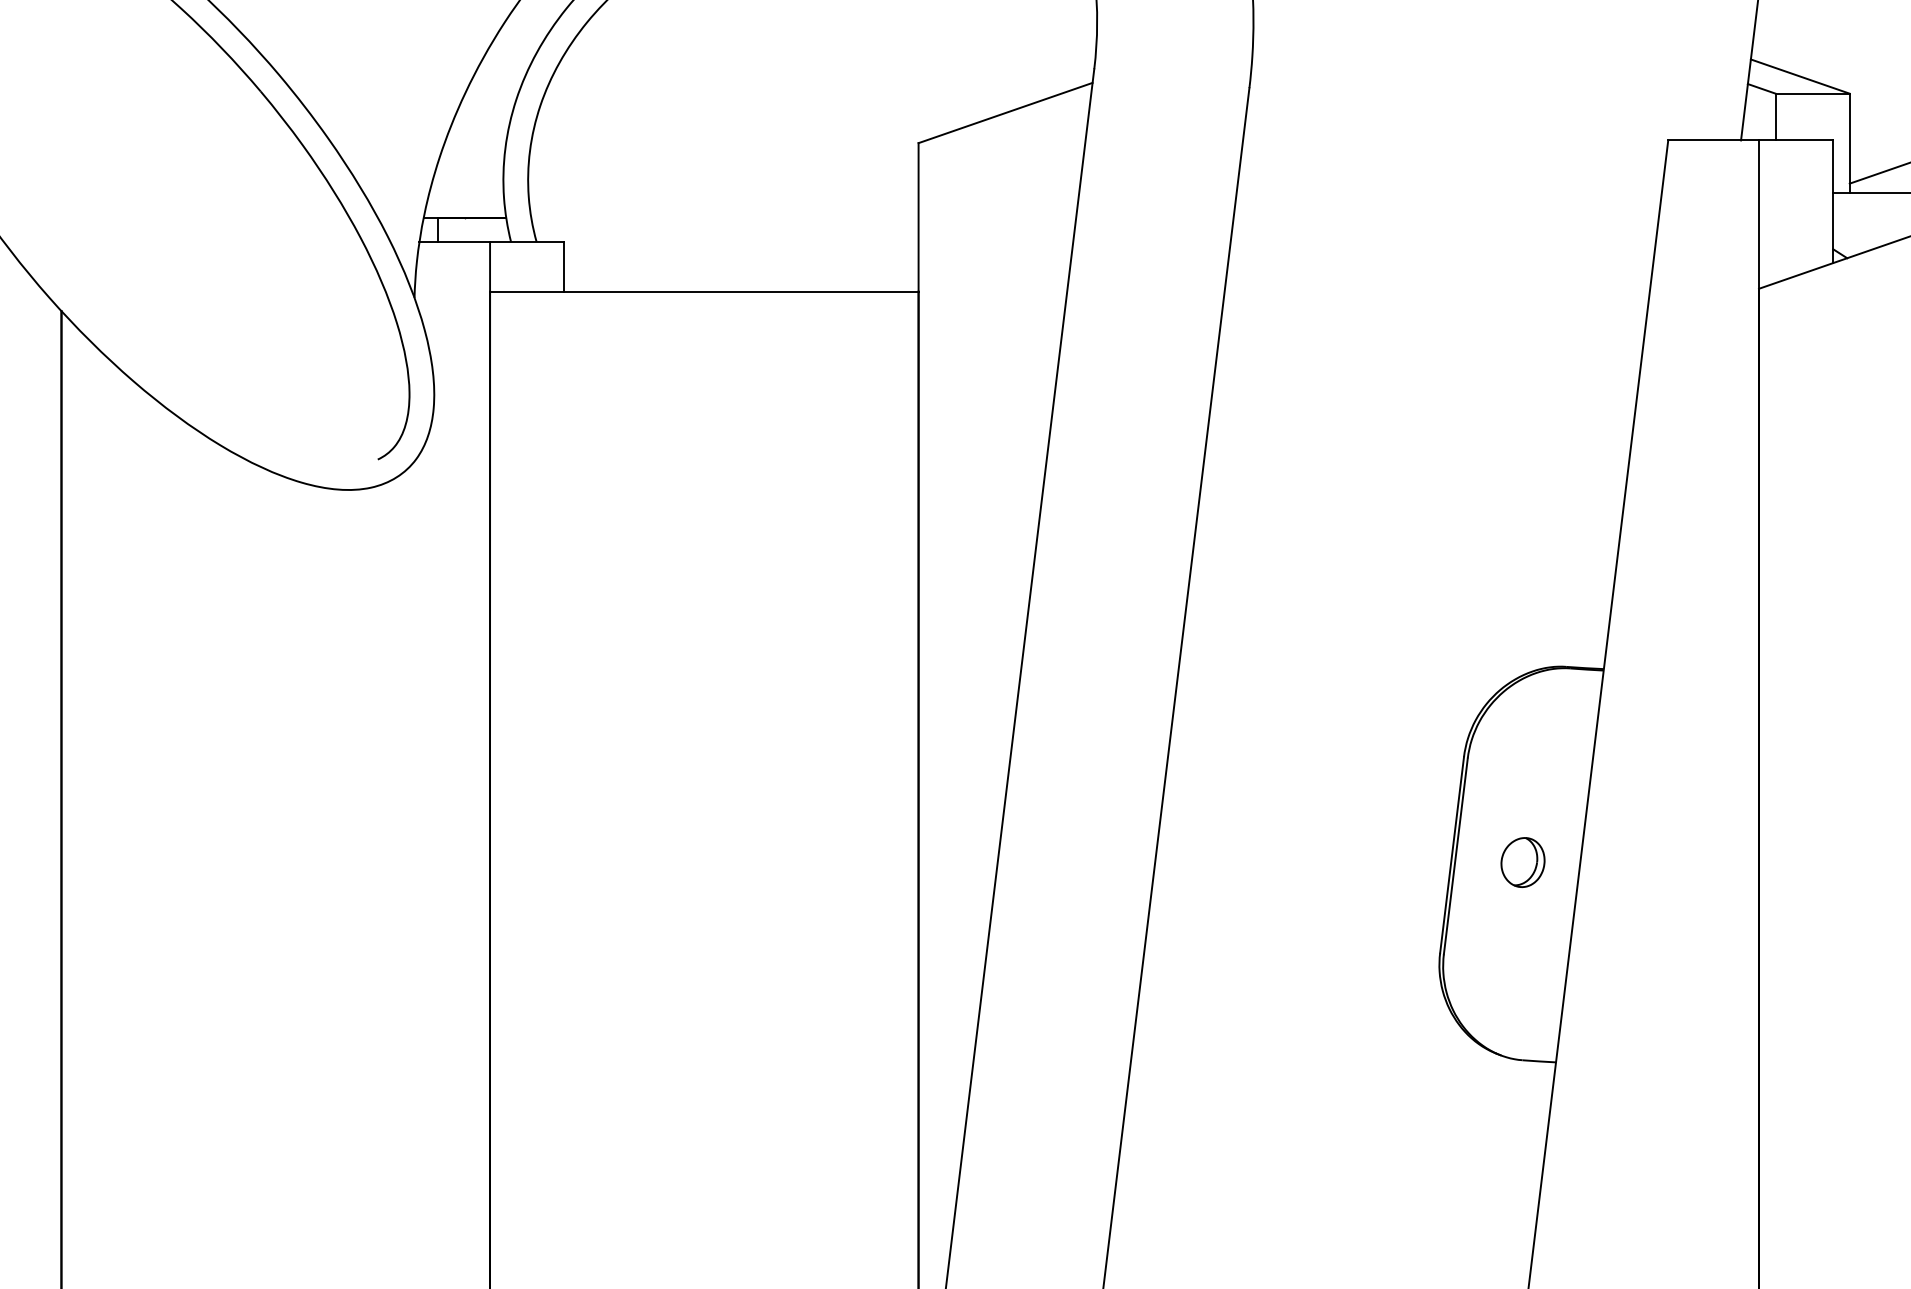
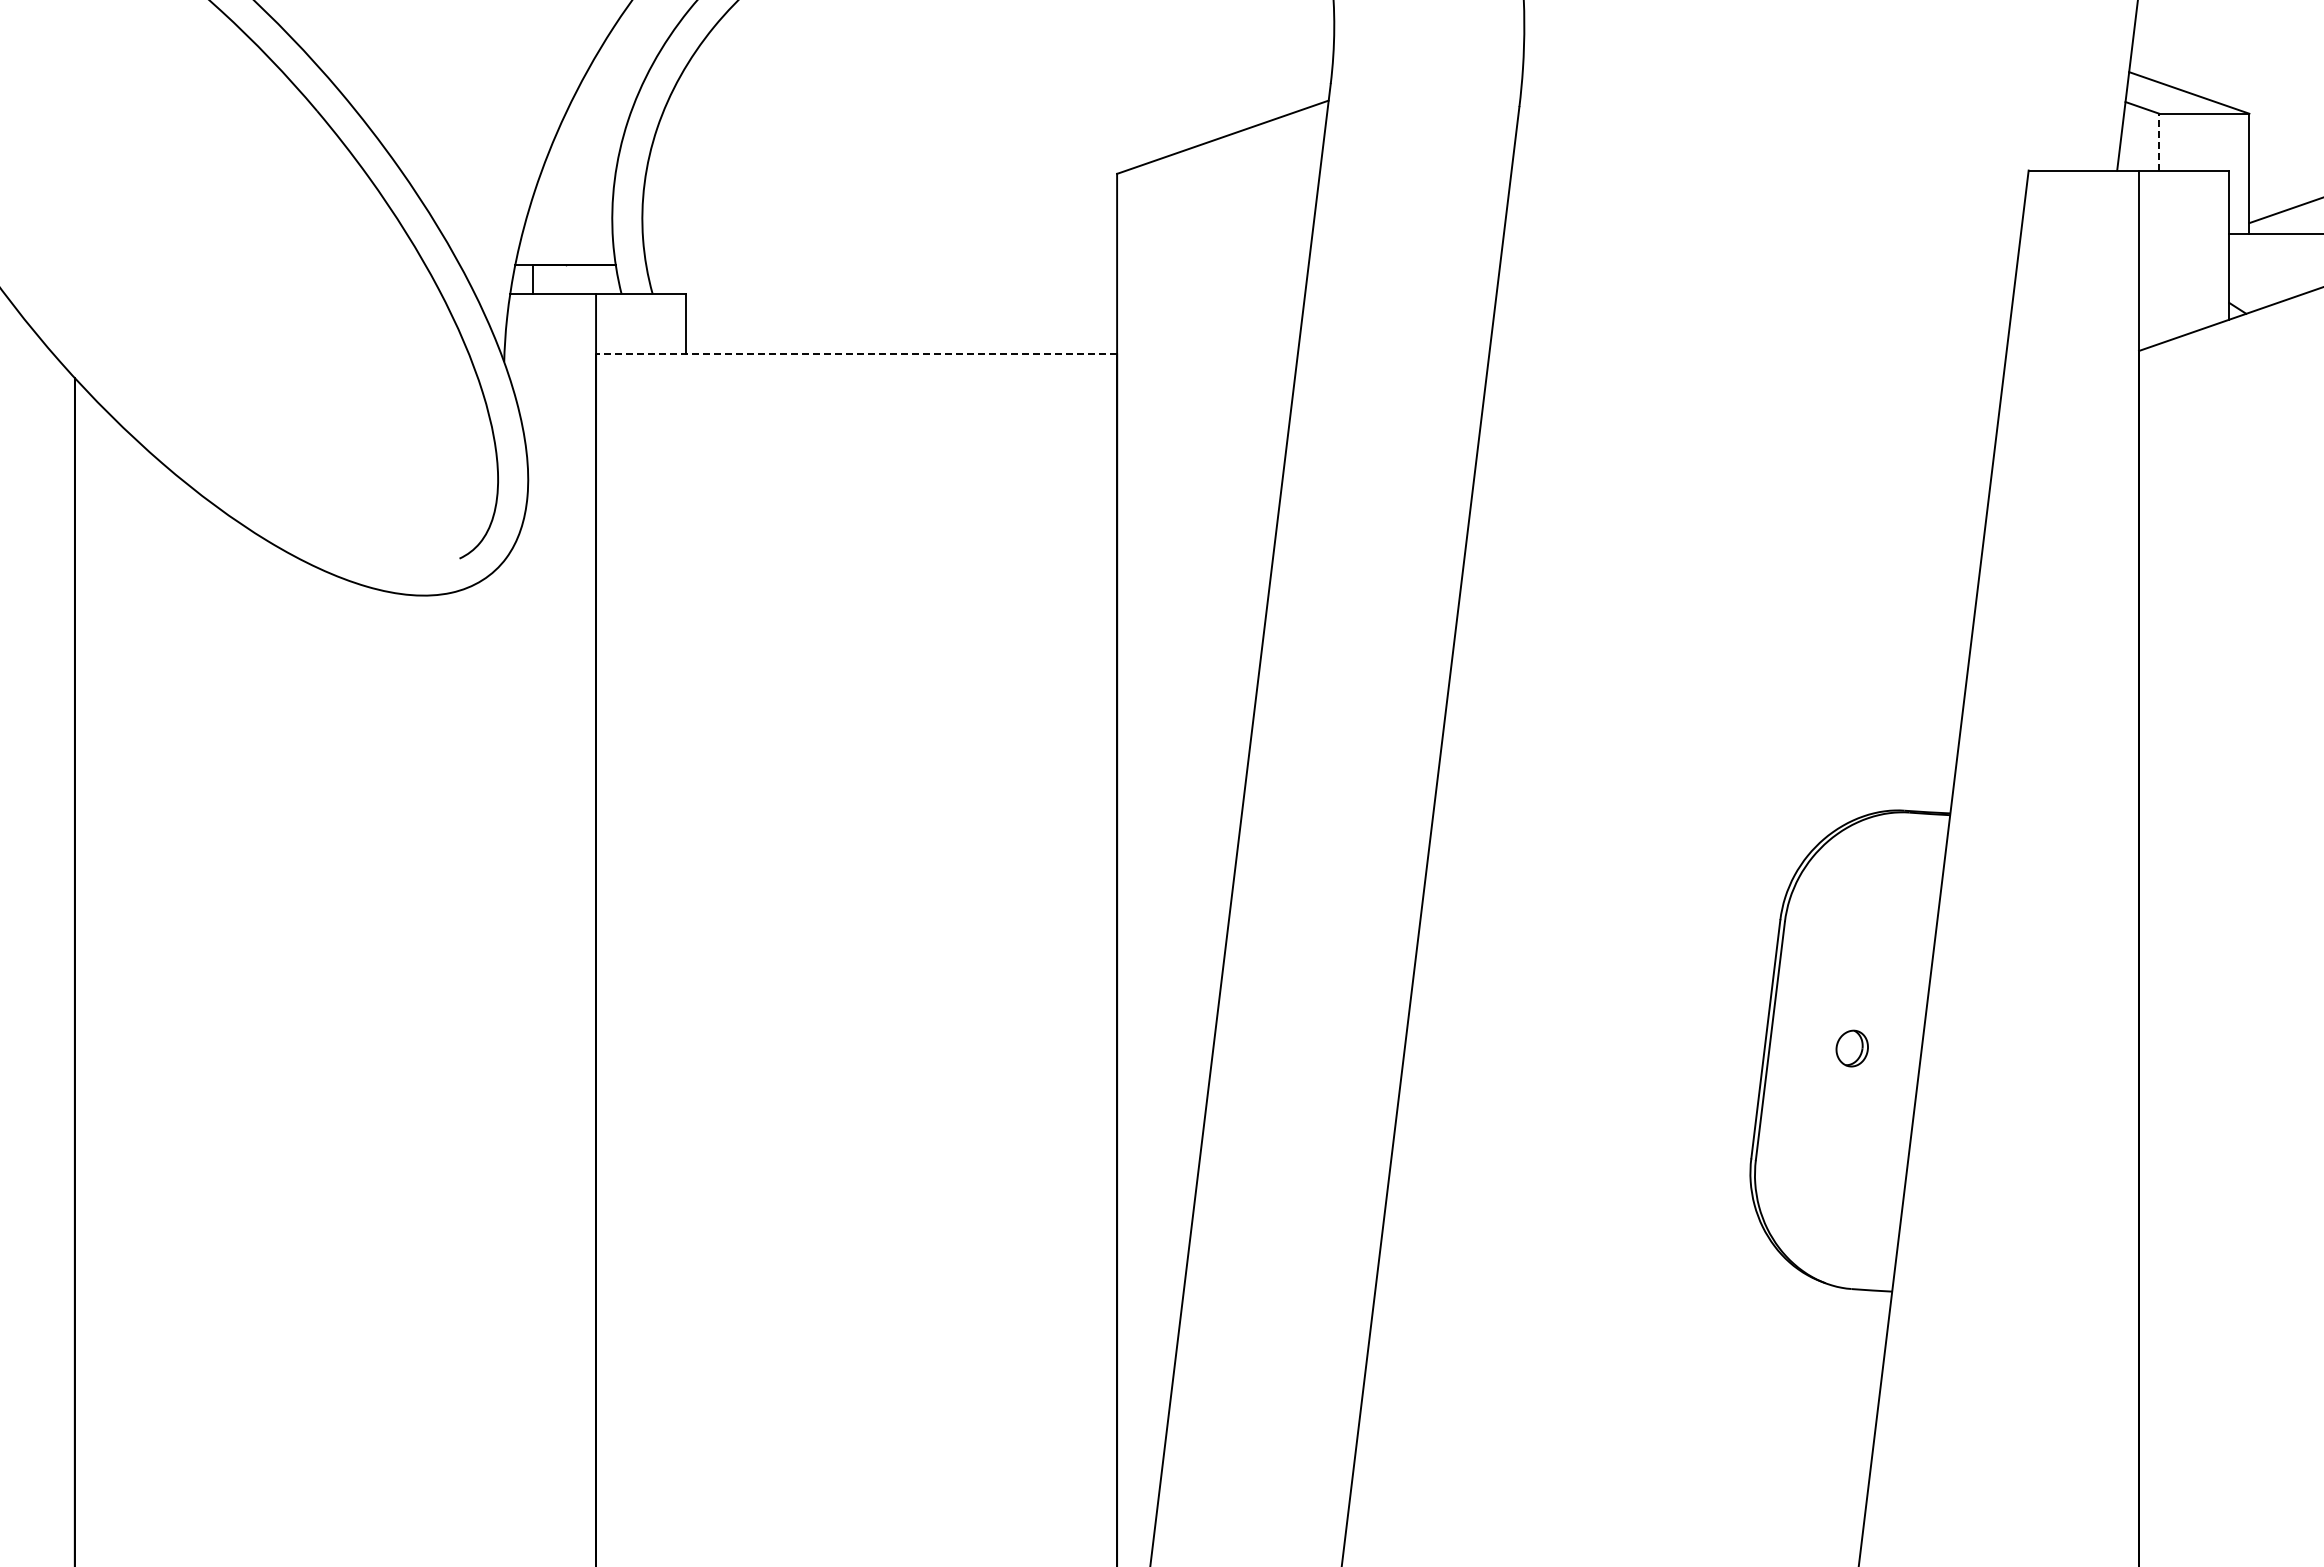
line: (1775, 116) -> (2159, 141), solid -> dashed
line: (704, 291) -> (856, 354), solid -> dashed
part: (1523, 862) -> (1852, 1048), size x0.6

